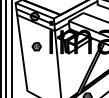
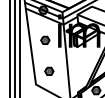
part: (40, 77) -> (49, 71), added

